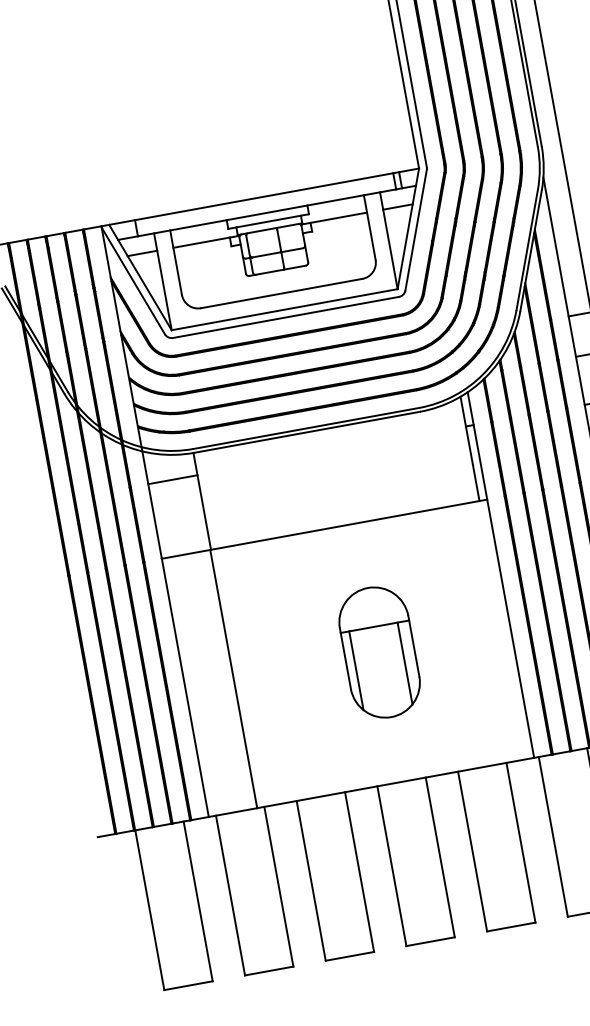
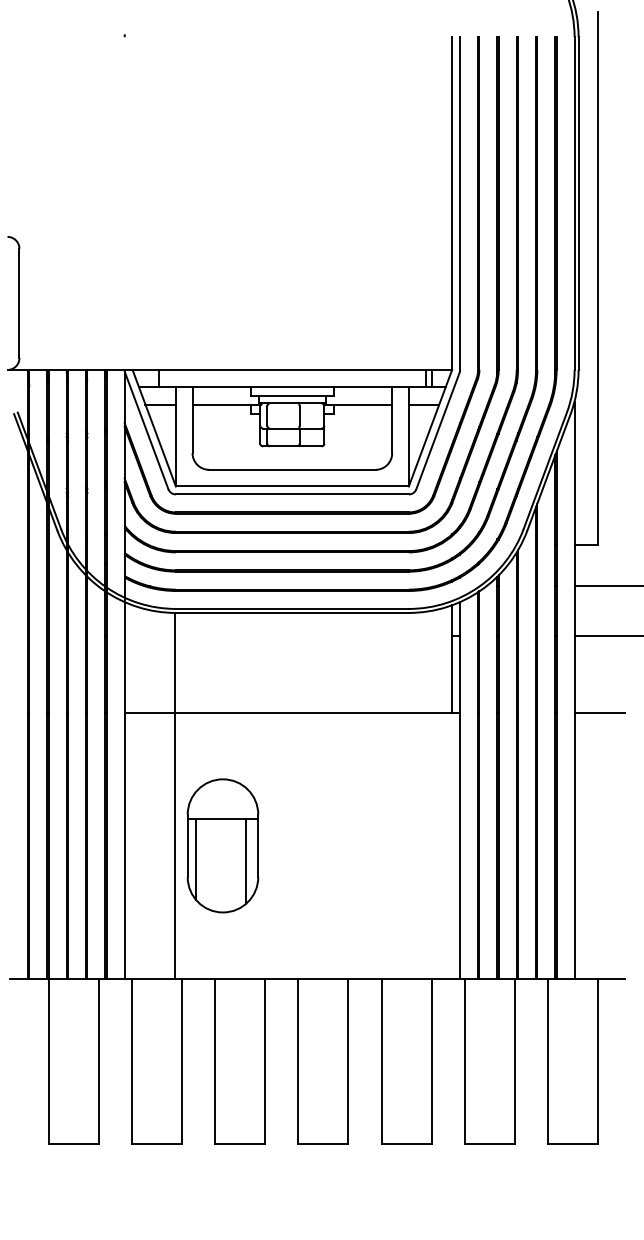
line: (172, 479) -> (149, 635), removed
part: (379, 652) -> (222, 845), moved

